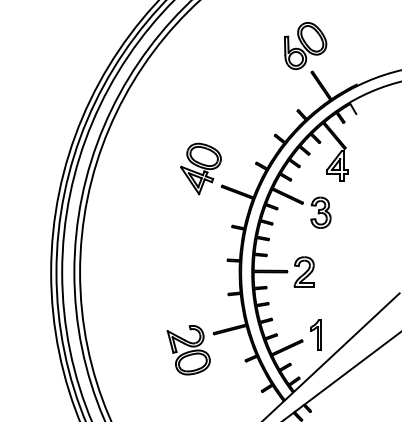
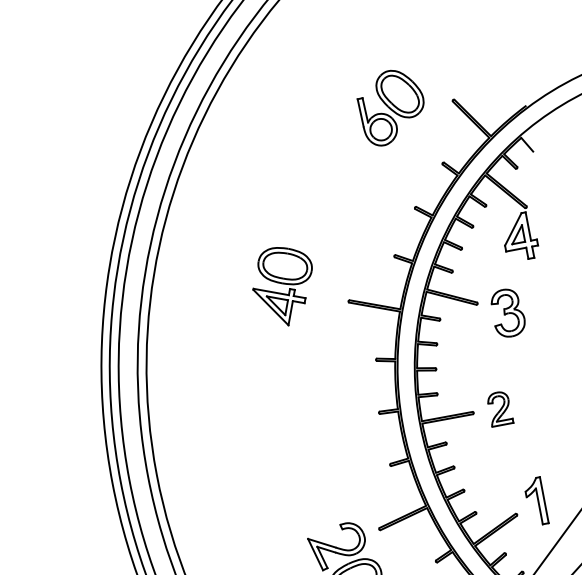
part: (305, 45) -> (391, 106), moved
part: (200, 168) -> (283, 285), moved
part: (303, 271) -> (498, 407), size x0.7

